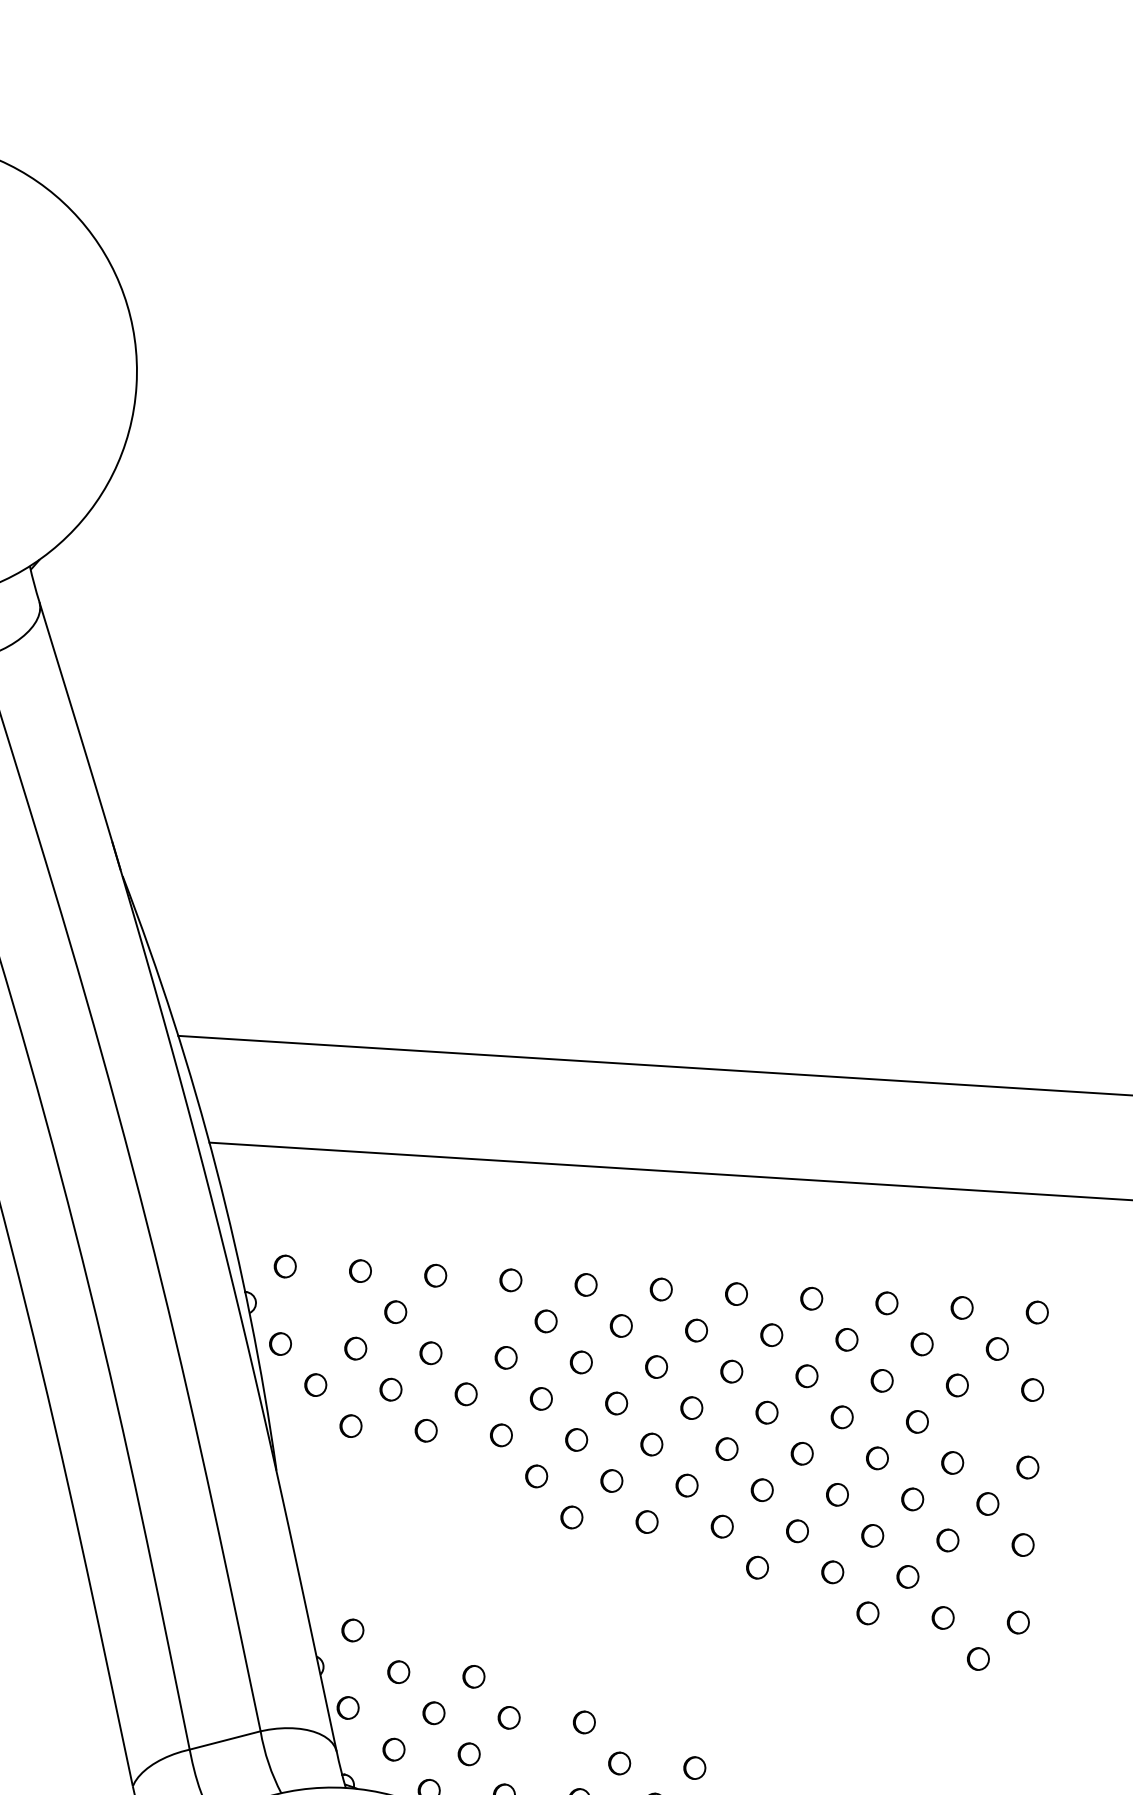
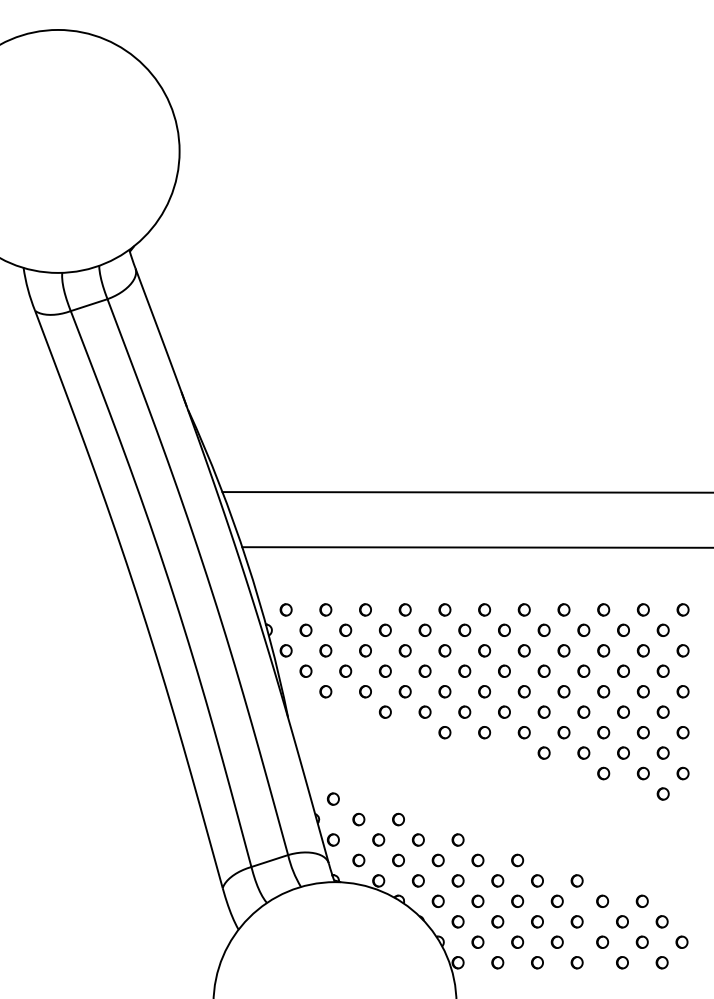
part: (319, 1305) -> (305, 629), added
part: (469, 1315) -> (384, 629), added
part: (991, 1424) -> (662, 670), added
part: (459, 1470) -> (384, 711), added
part: (981, 1580) -> (662, 752), added
part: (543, 1758) -> (437, 860), added

